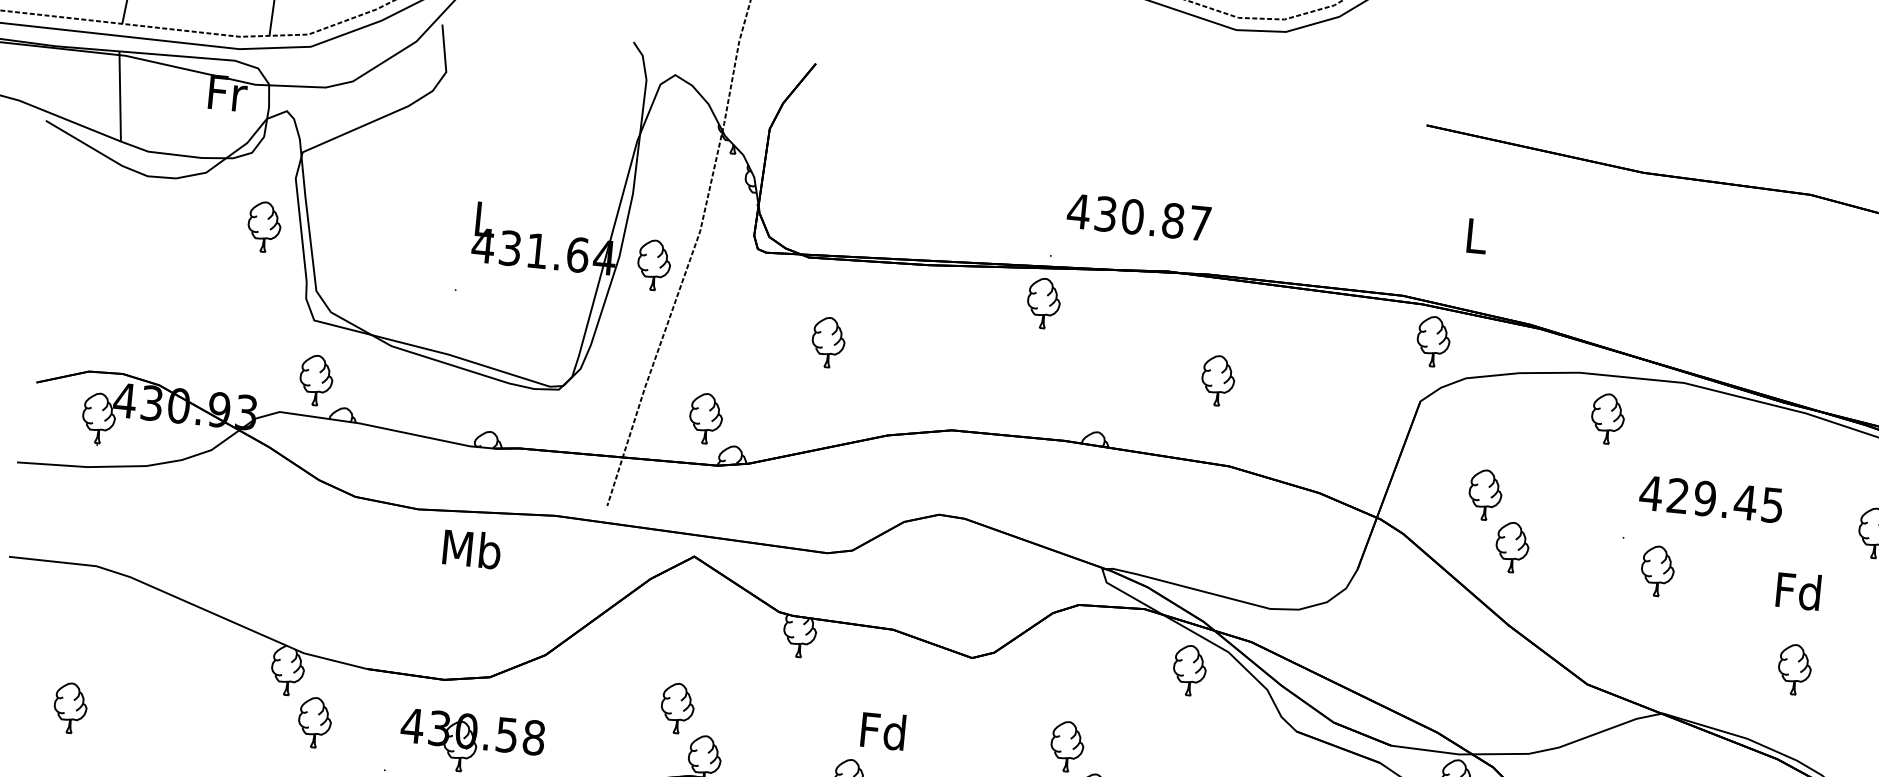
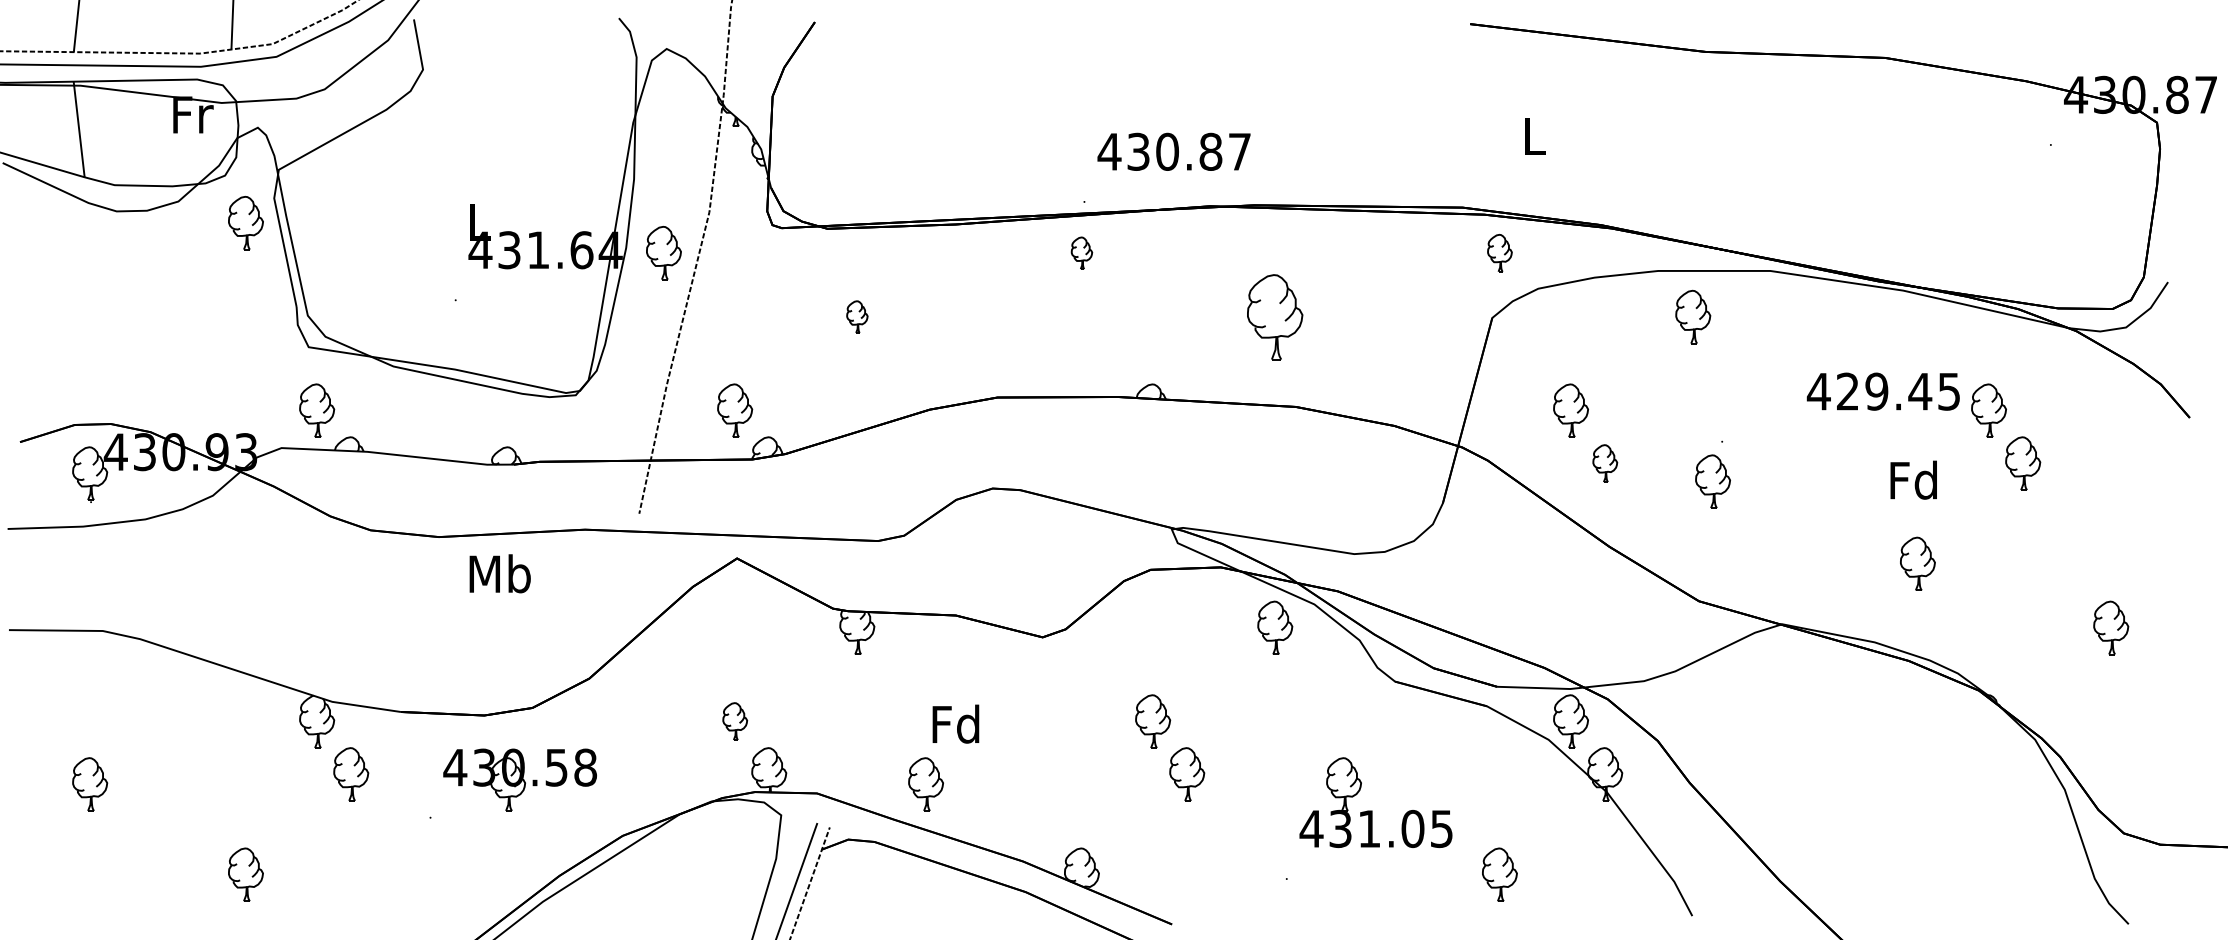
part: (263, 227) -> (245, 223), moved
part: (1043, 303) -> (1081, 253), size x0.6
part: (828, 341) -> (857, 316), size x0.6
part: (1433, 341) -> (1499, 253), size x0.7
part: (1218, 380) -> (1275, 316), size x1.6
text: (1710, 499) -> (1882, 391), moved
part: (1512, 547) -> (1605, 463), size x0.7
part: (1657, 571) -> (1712, 481), moved
part: (678, 708) -> (735, 721), size x0.7

